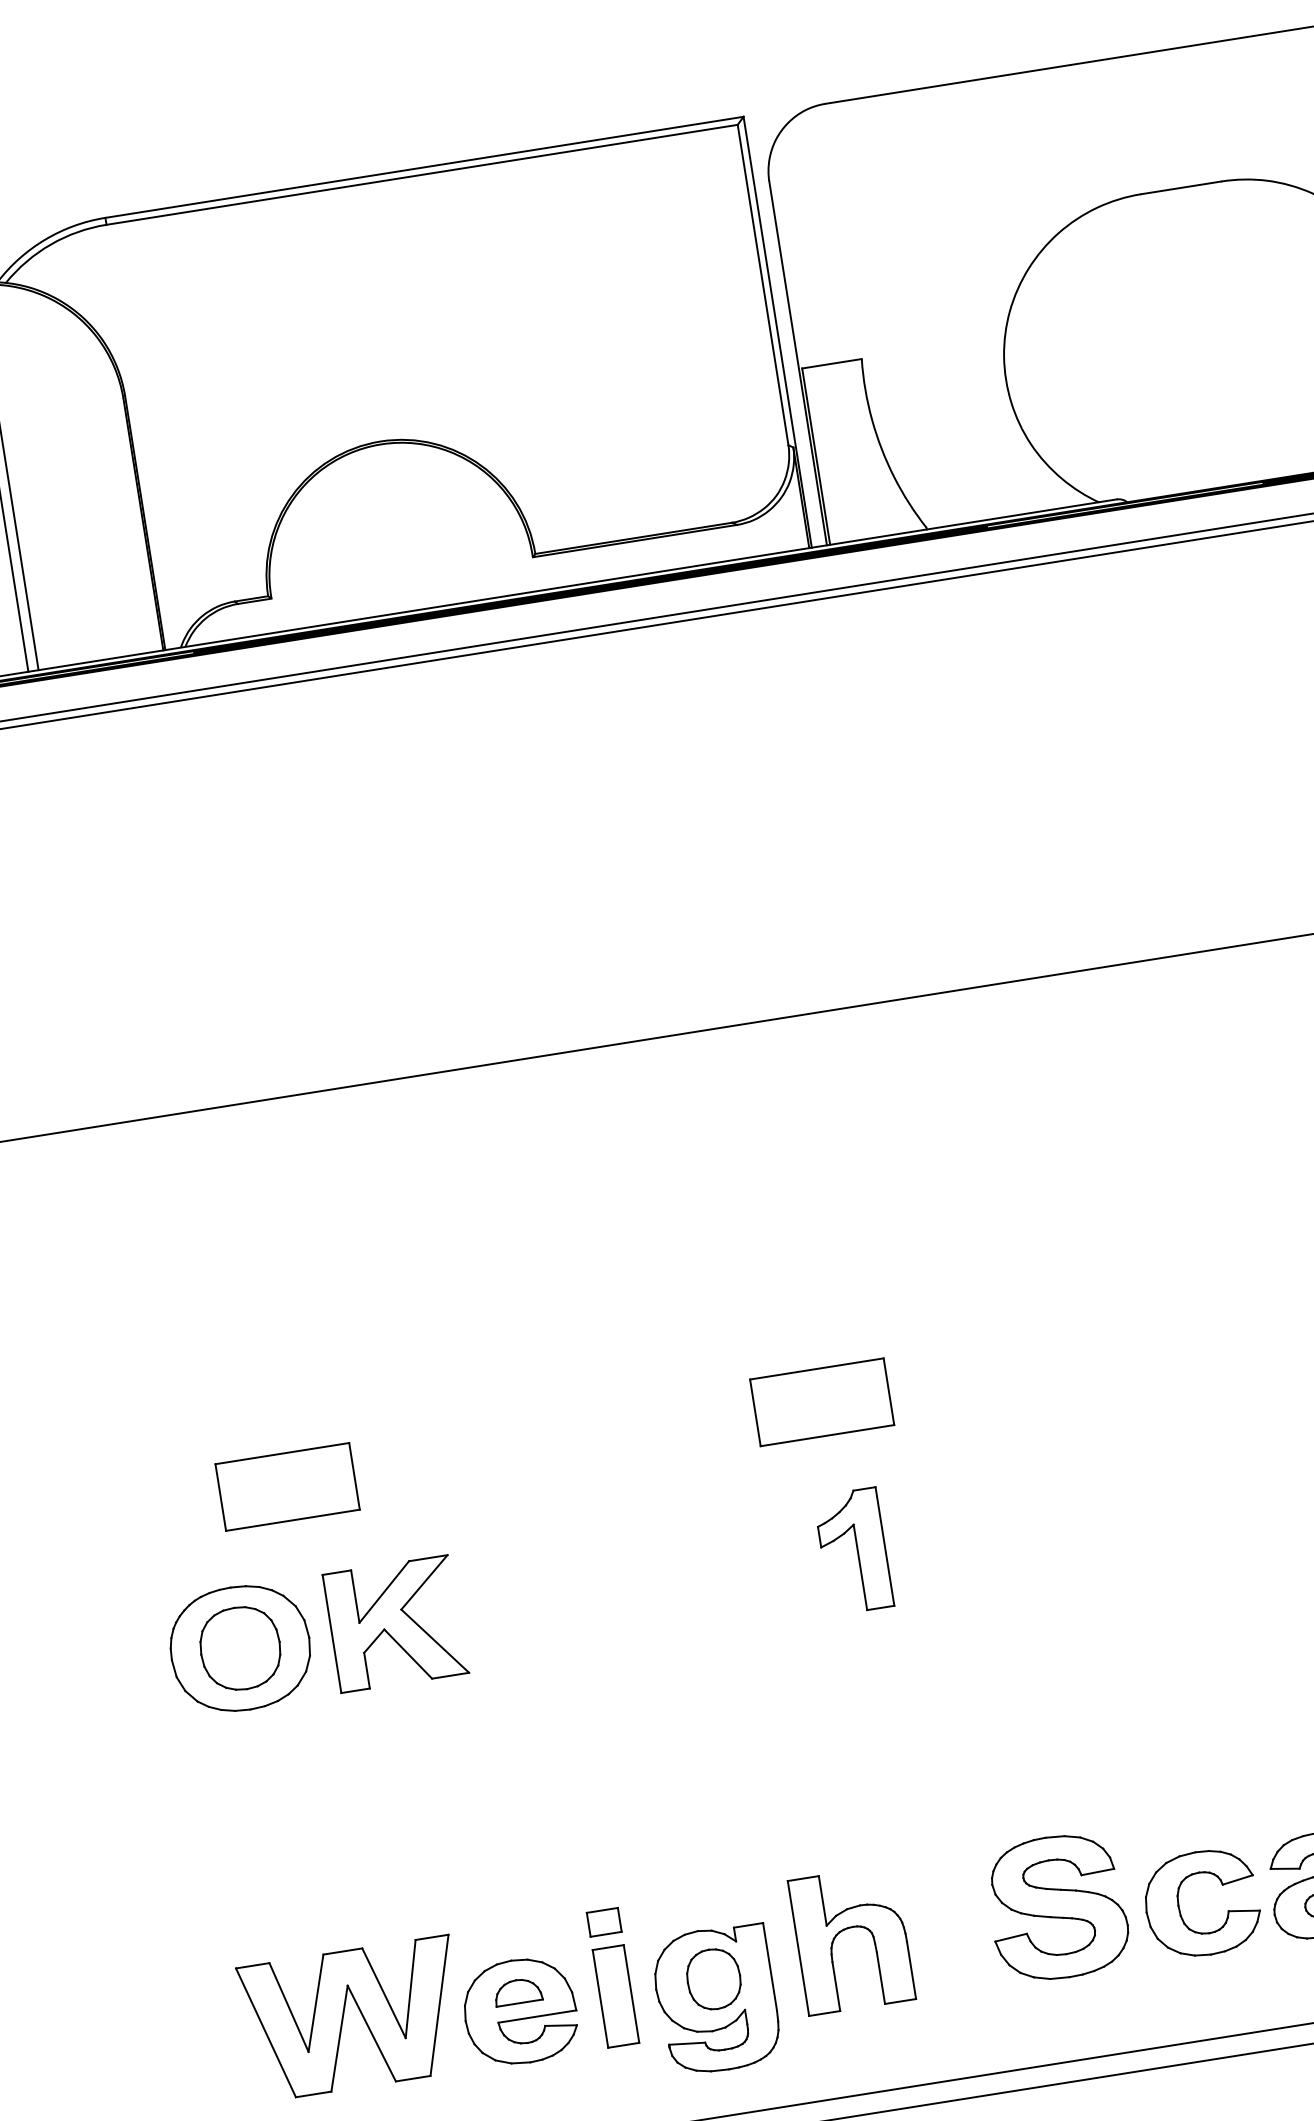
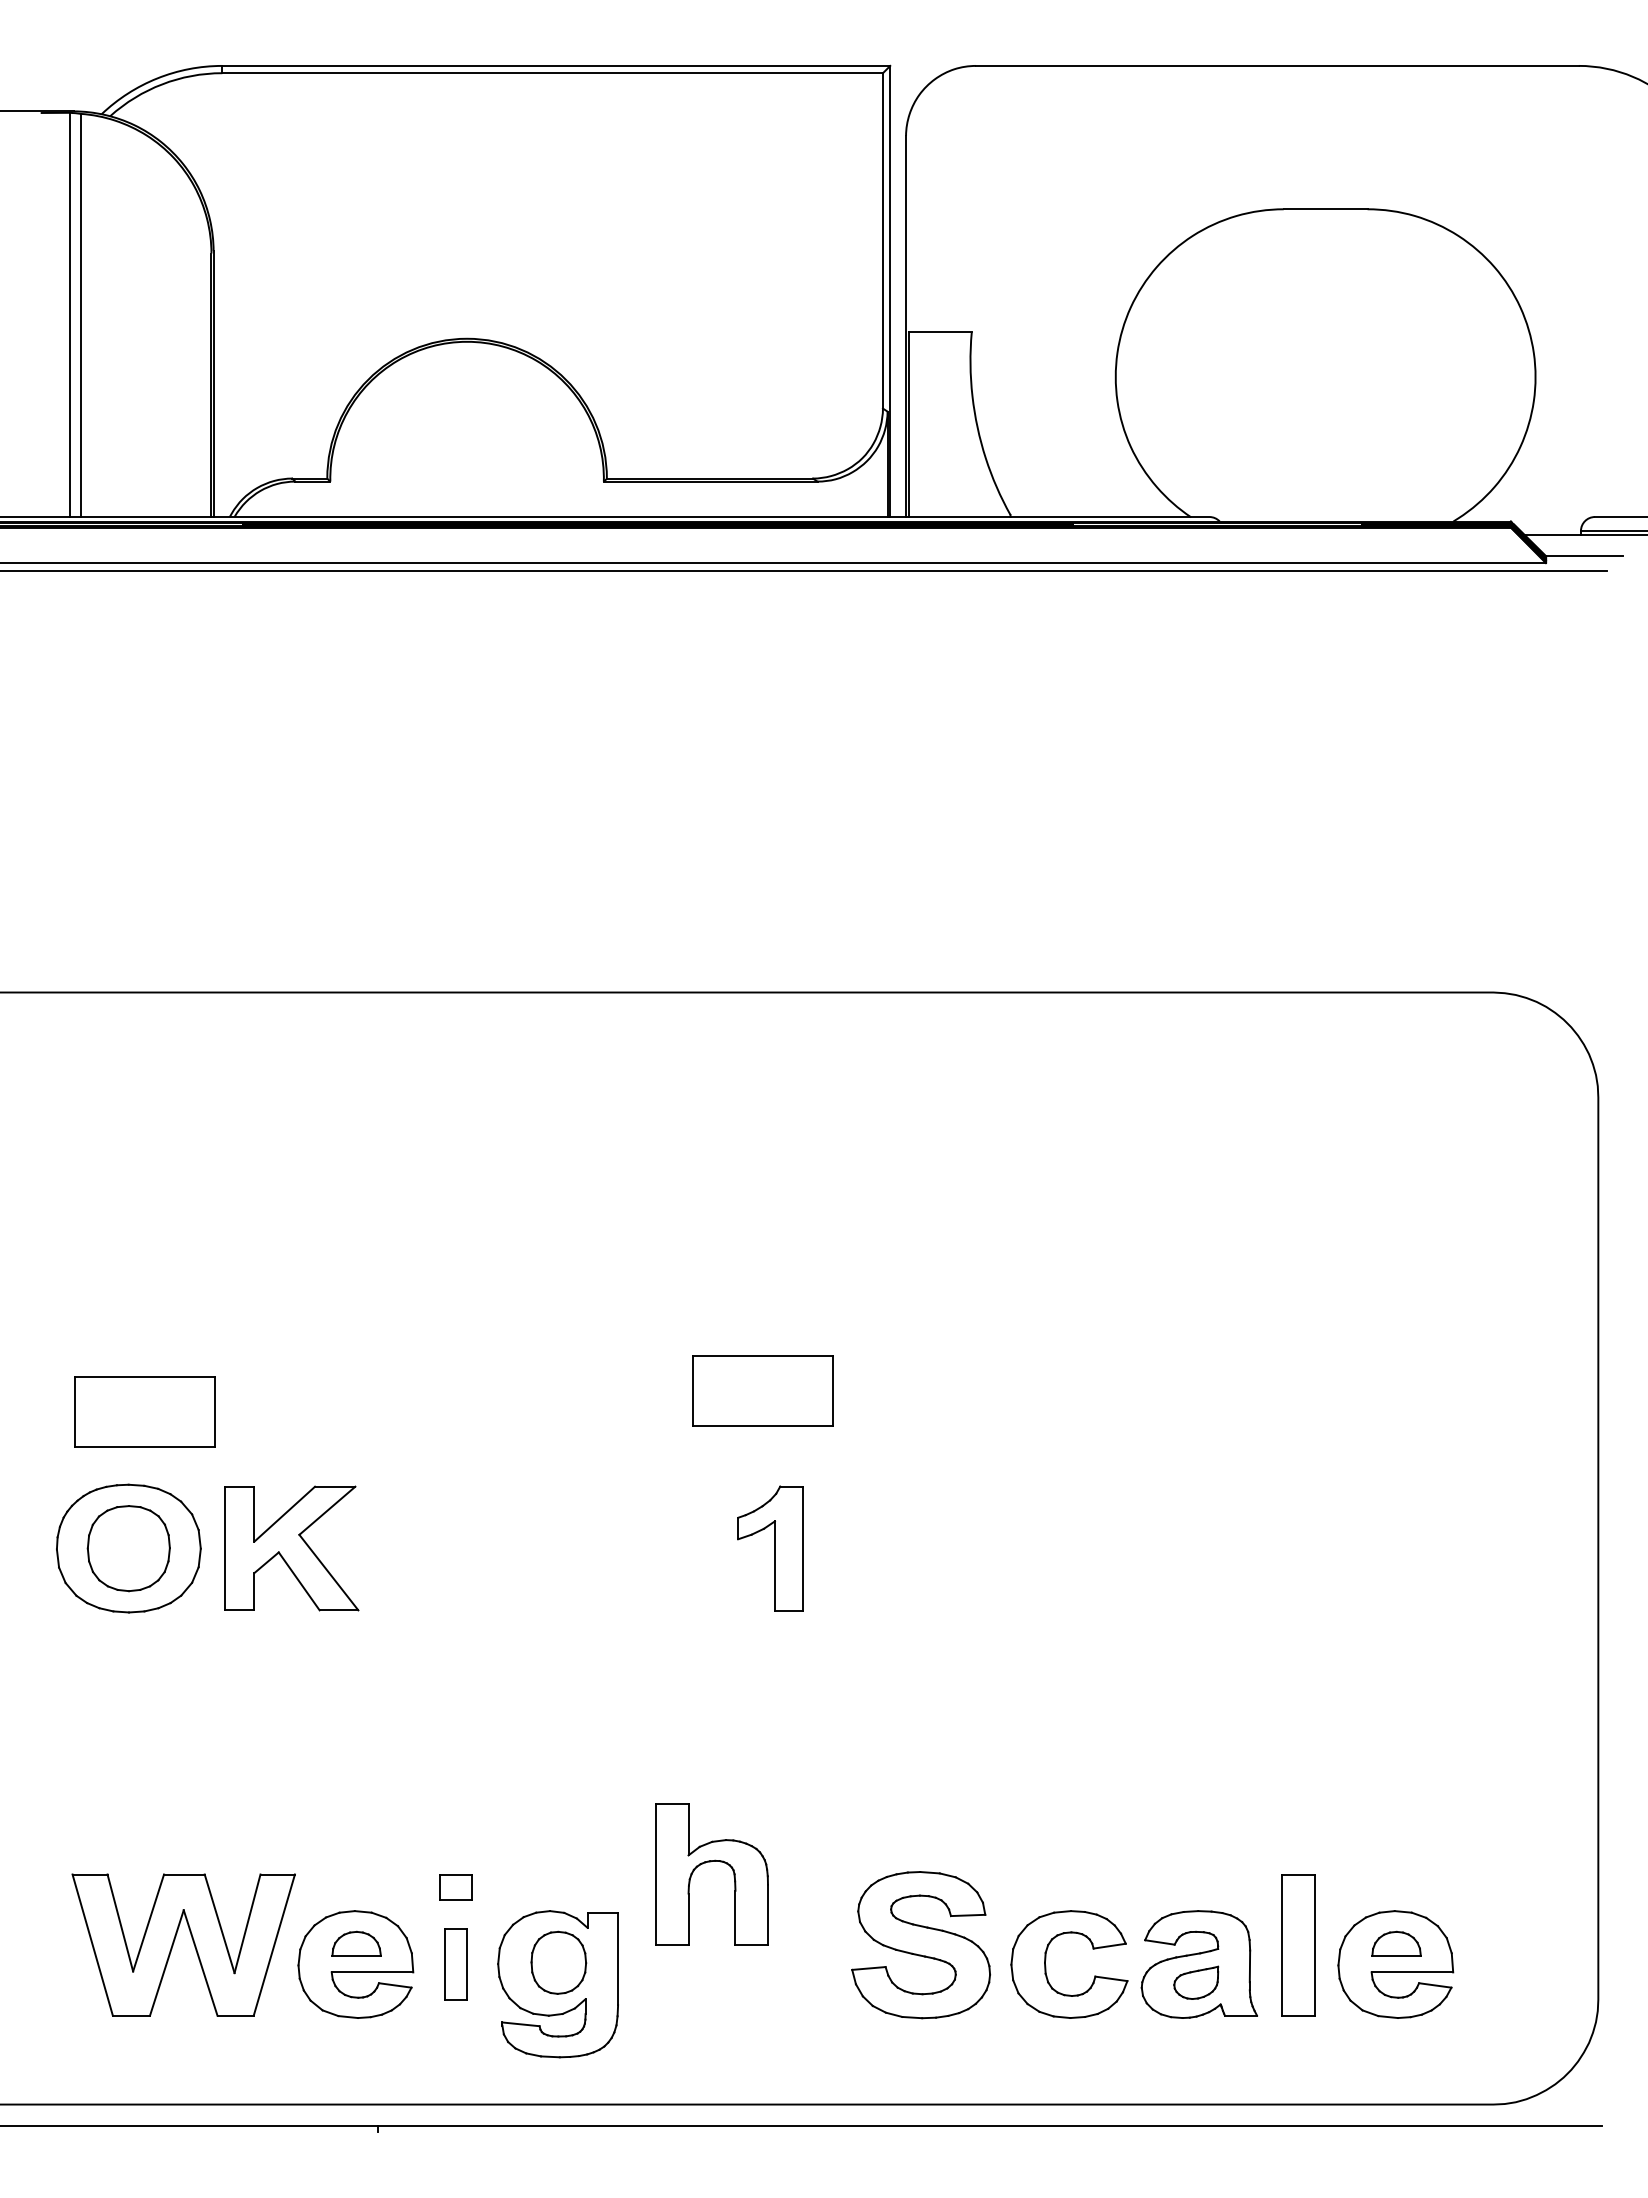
part: (286, 1486) -> (144, 1411), moved
part: (848, 1929) -> (710, 1862), moved
part: (615, 1996) -> (455, 1964), size x0.7

